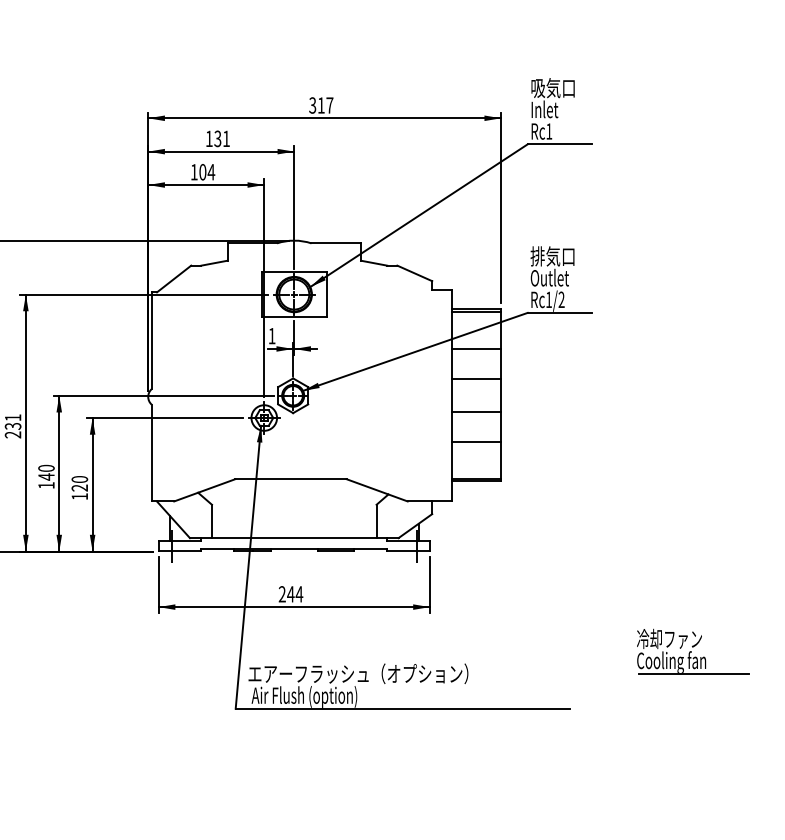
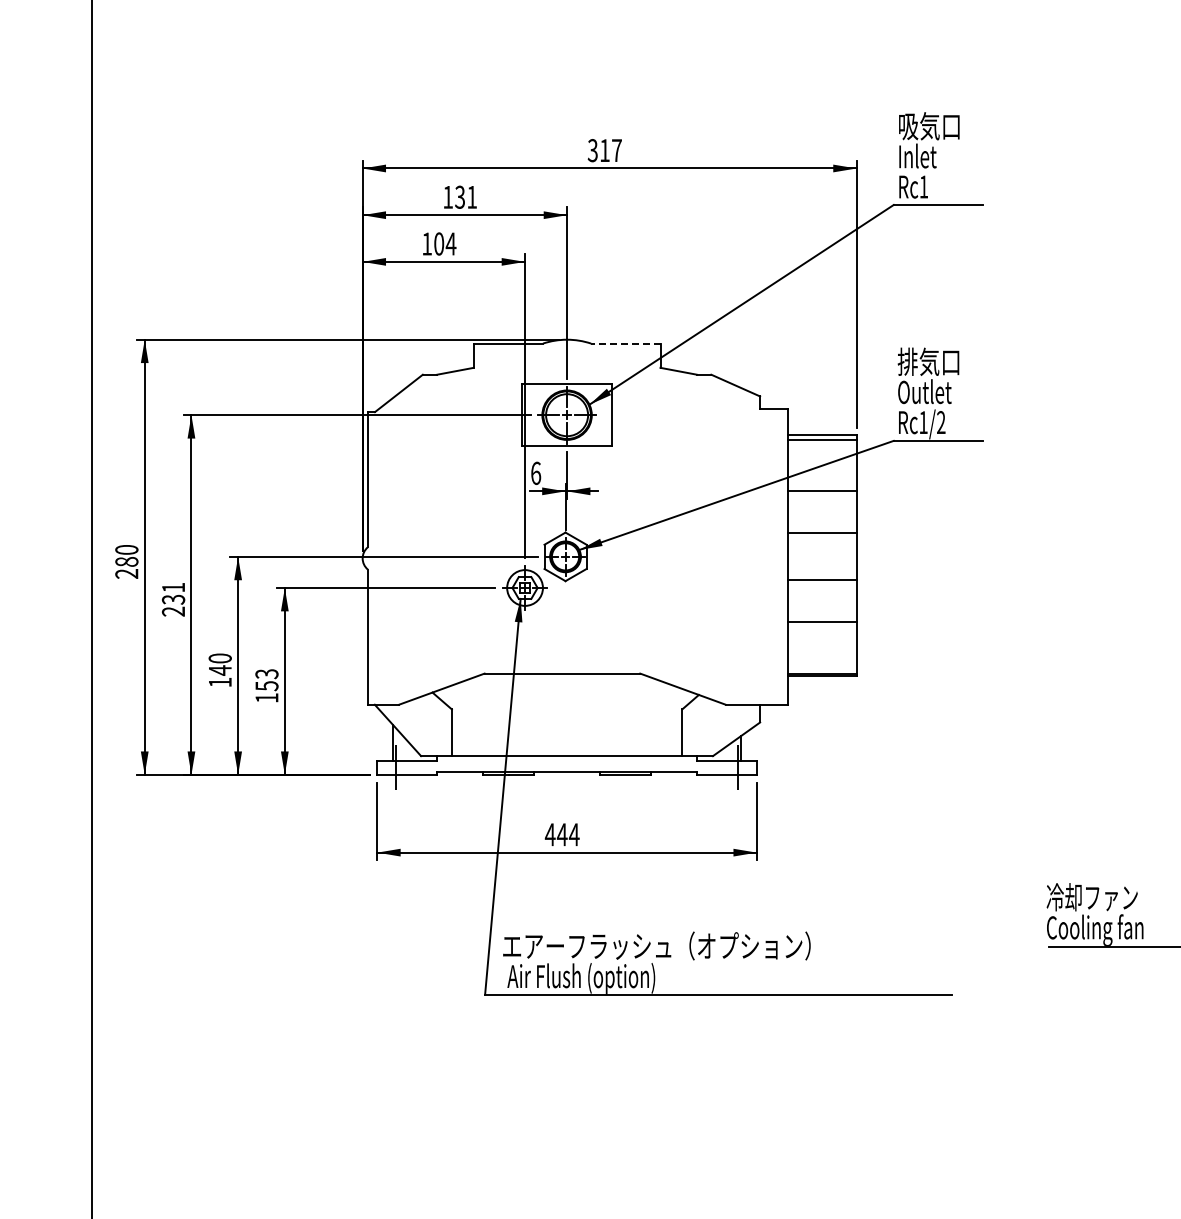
line: (336, 243) -> (625, 343), solid -> dashed
text: (272, 336) -> (536, 473), 1 -> 6
text: (79, 484) -> (266, 680), 120 -> 153
text: (281, 594) -> (549, 834), 244 -> 444

